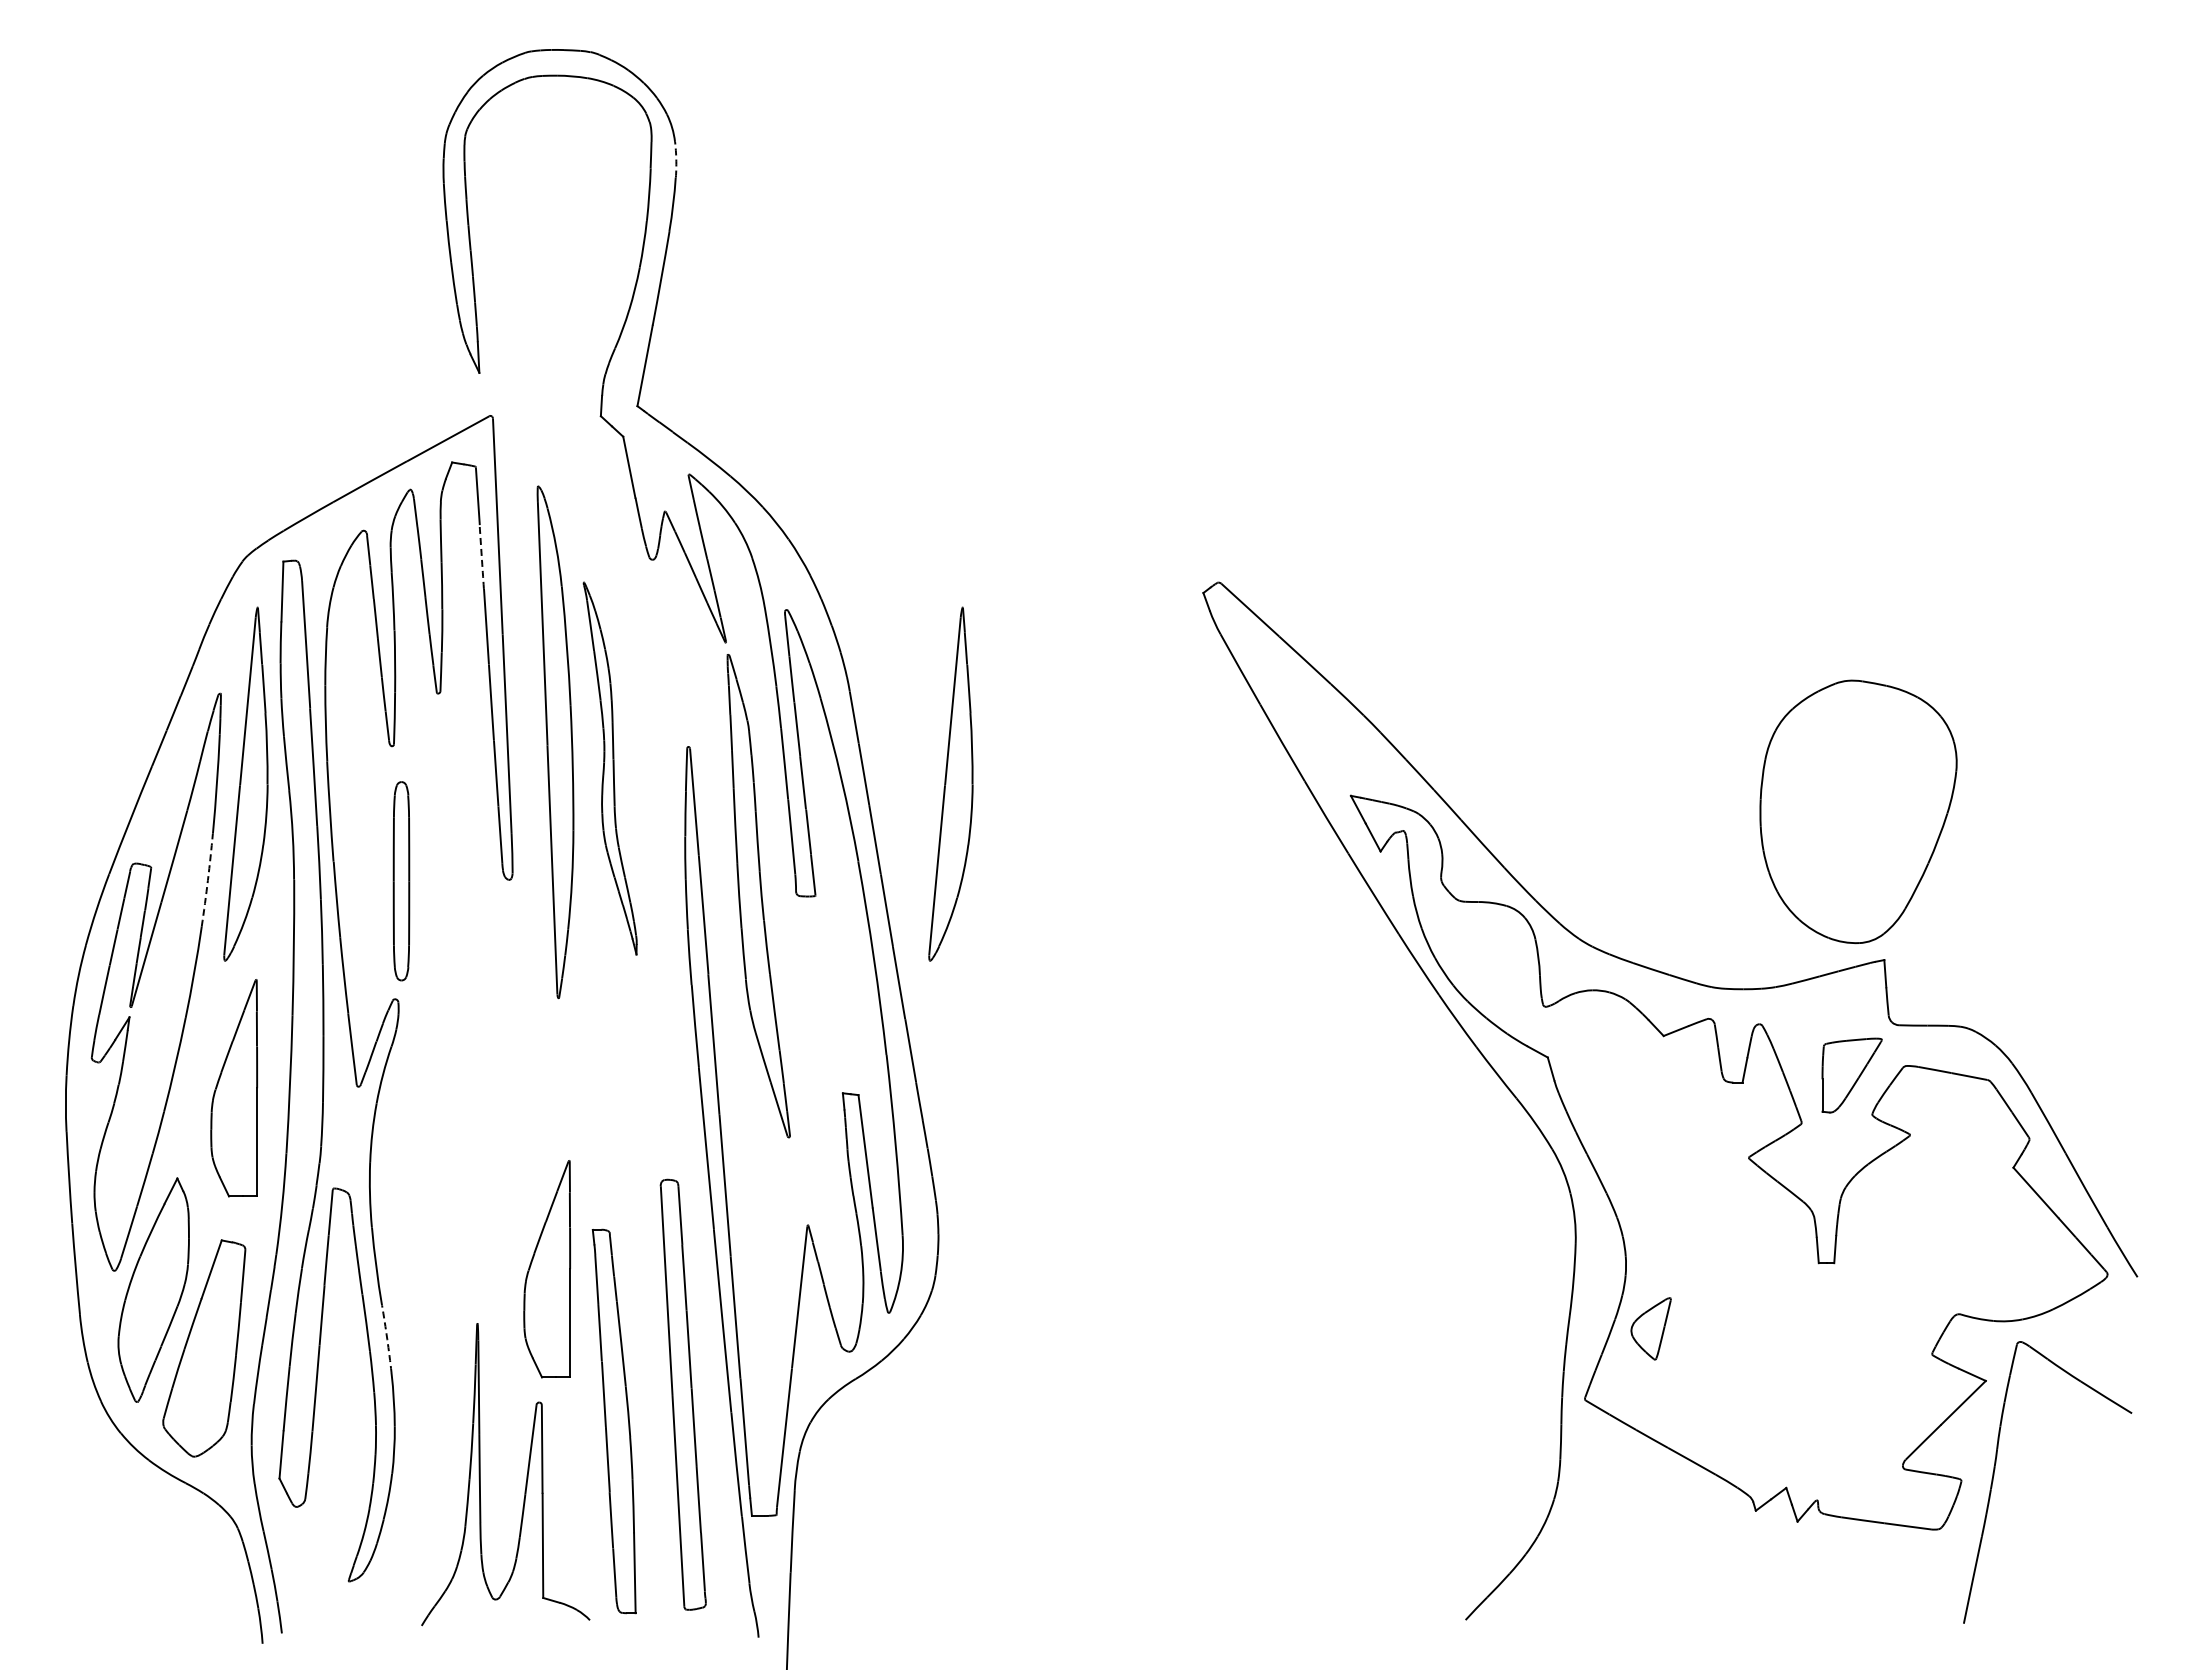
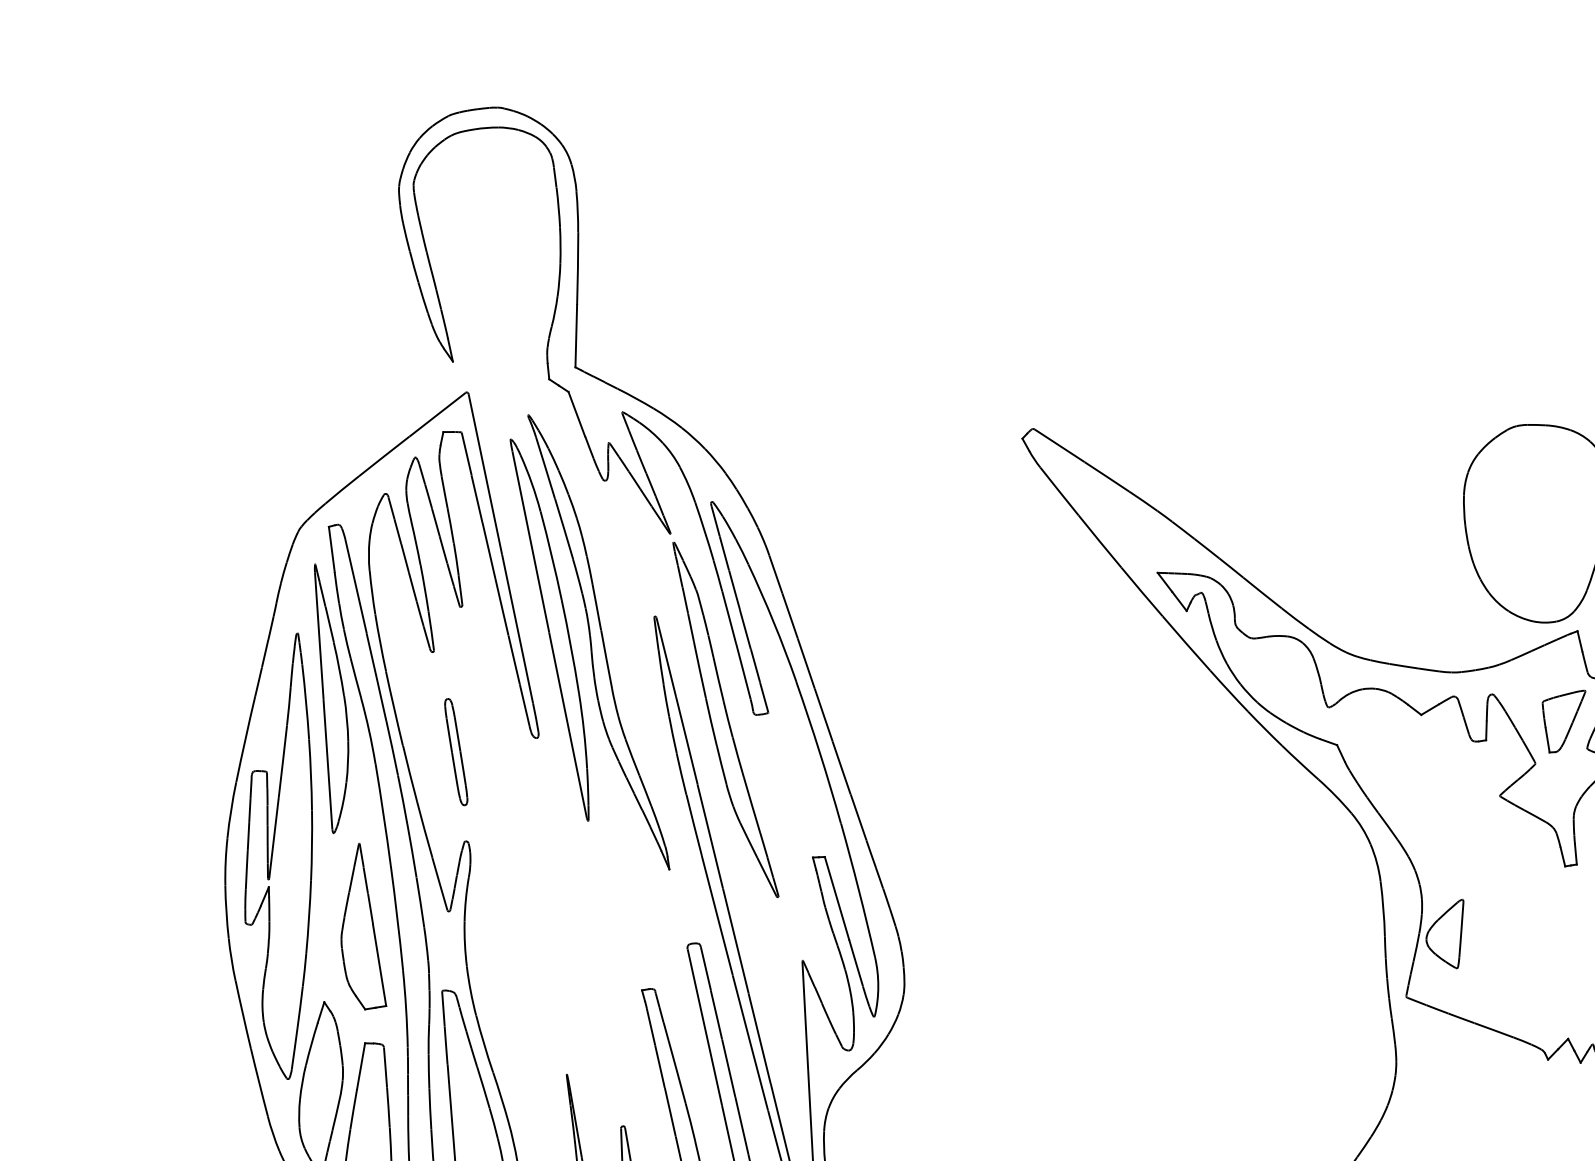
arc: (676, 159) -> (574, 177), dashed -> solid
arc: (481, 556) -> (476, 498), dashed -> solid
part: (610, 768) -> (599, 642), size x1.67
part: (950, 783) -> (855, 612), removed
arc: (207, 880) -> (310, 775), dashed -> solid
part: (401, 880) -> (456, 751), size x0.71
part: (546, 1269) -> (612, 1025), removed
part: (1651, 1328) -> (1447, 935), size x1.43
arc: (387, 1339) -> (501, 1097), dashed -> solid

